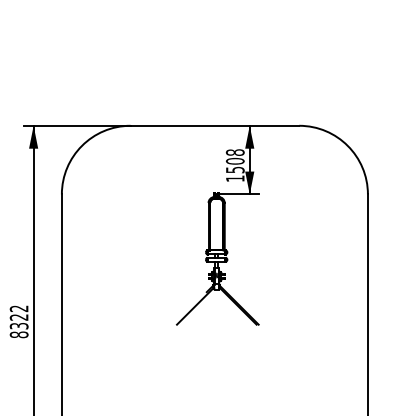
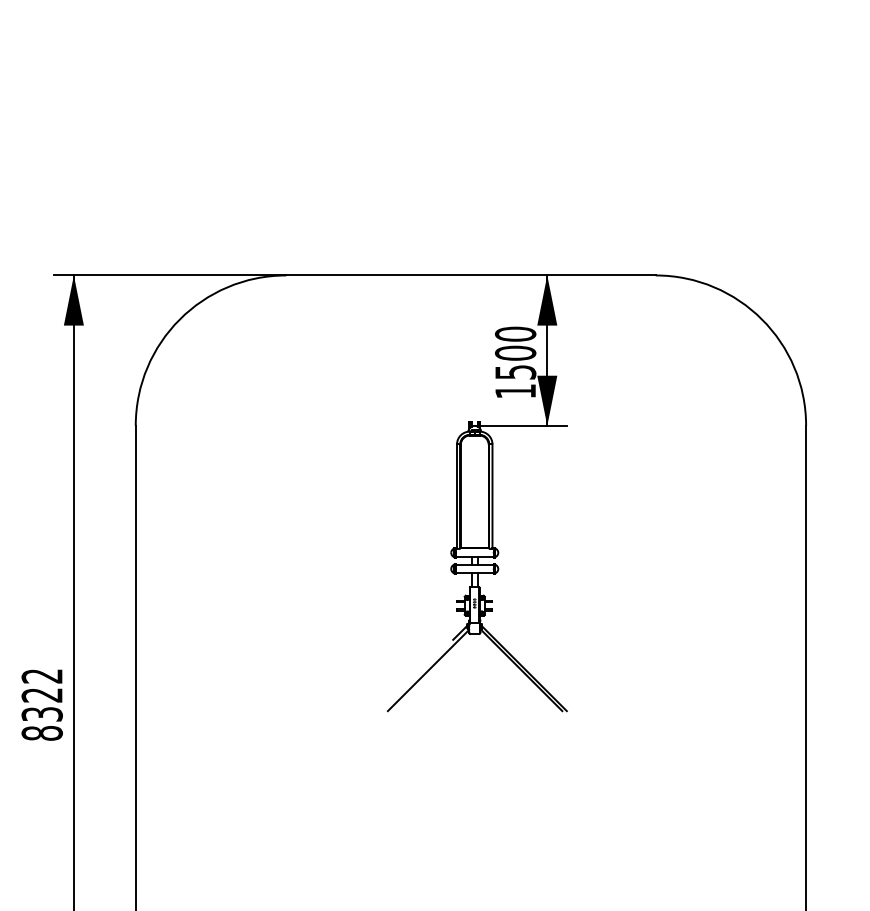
text: (235, 152) -> (516, 333), 1508 -> 1500

